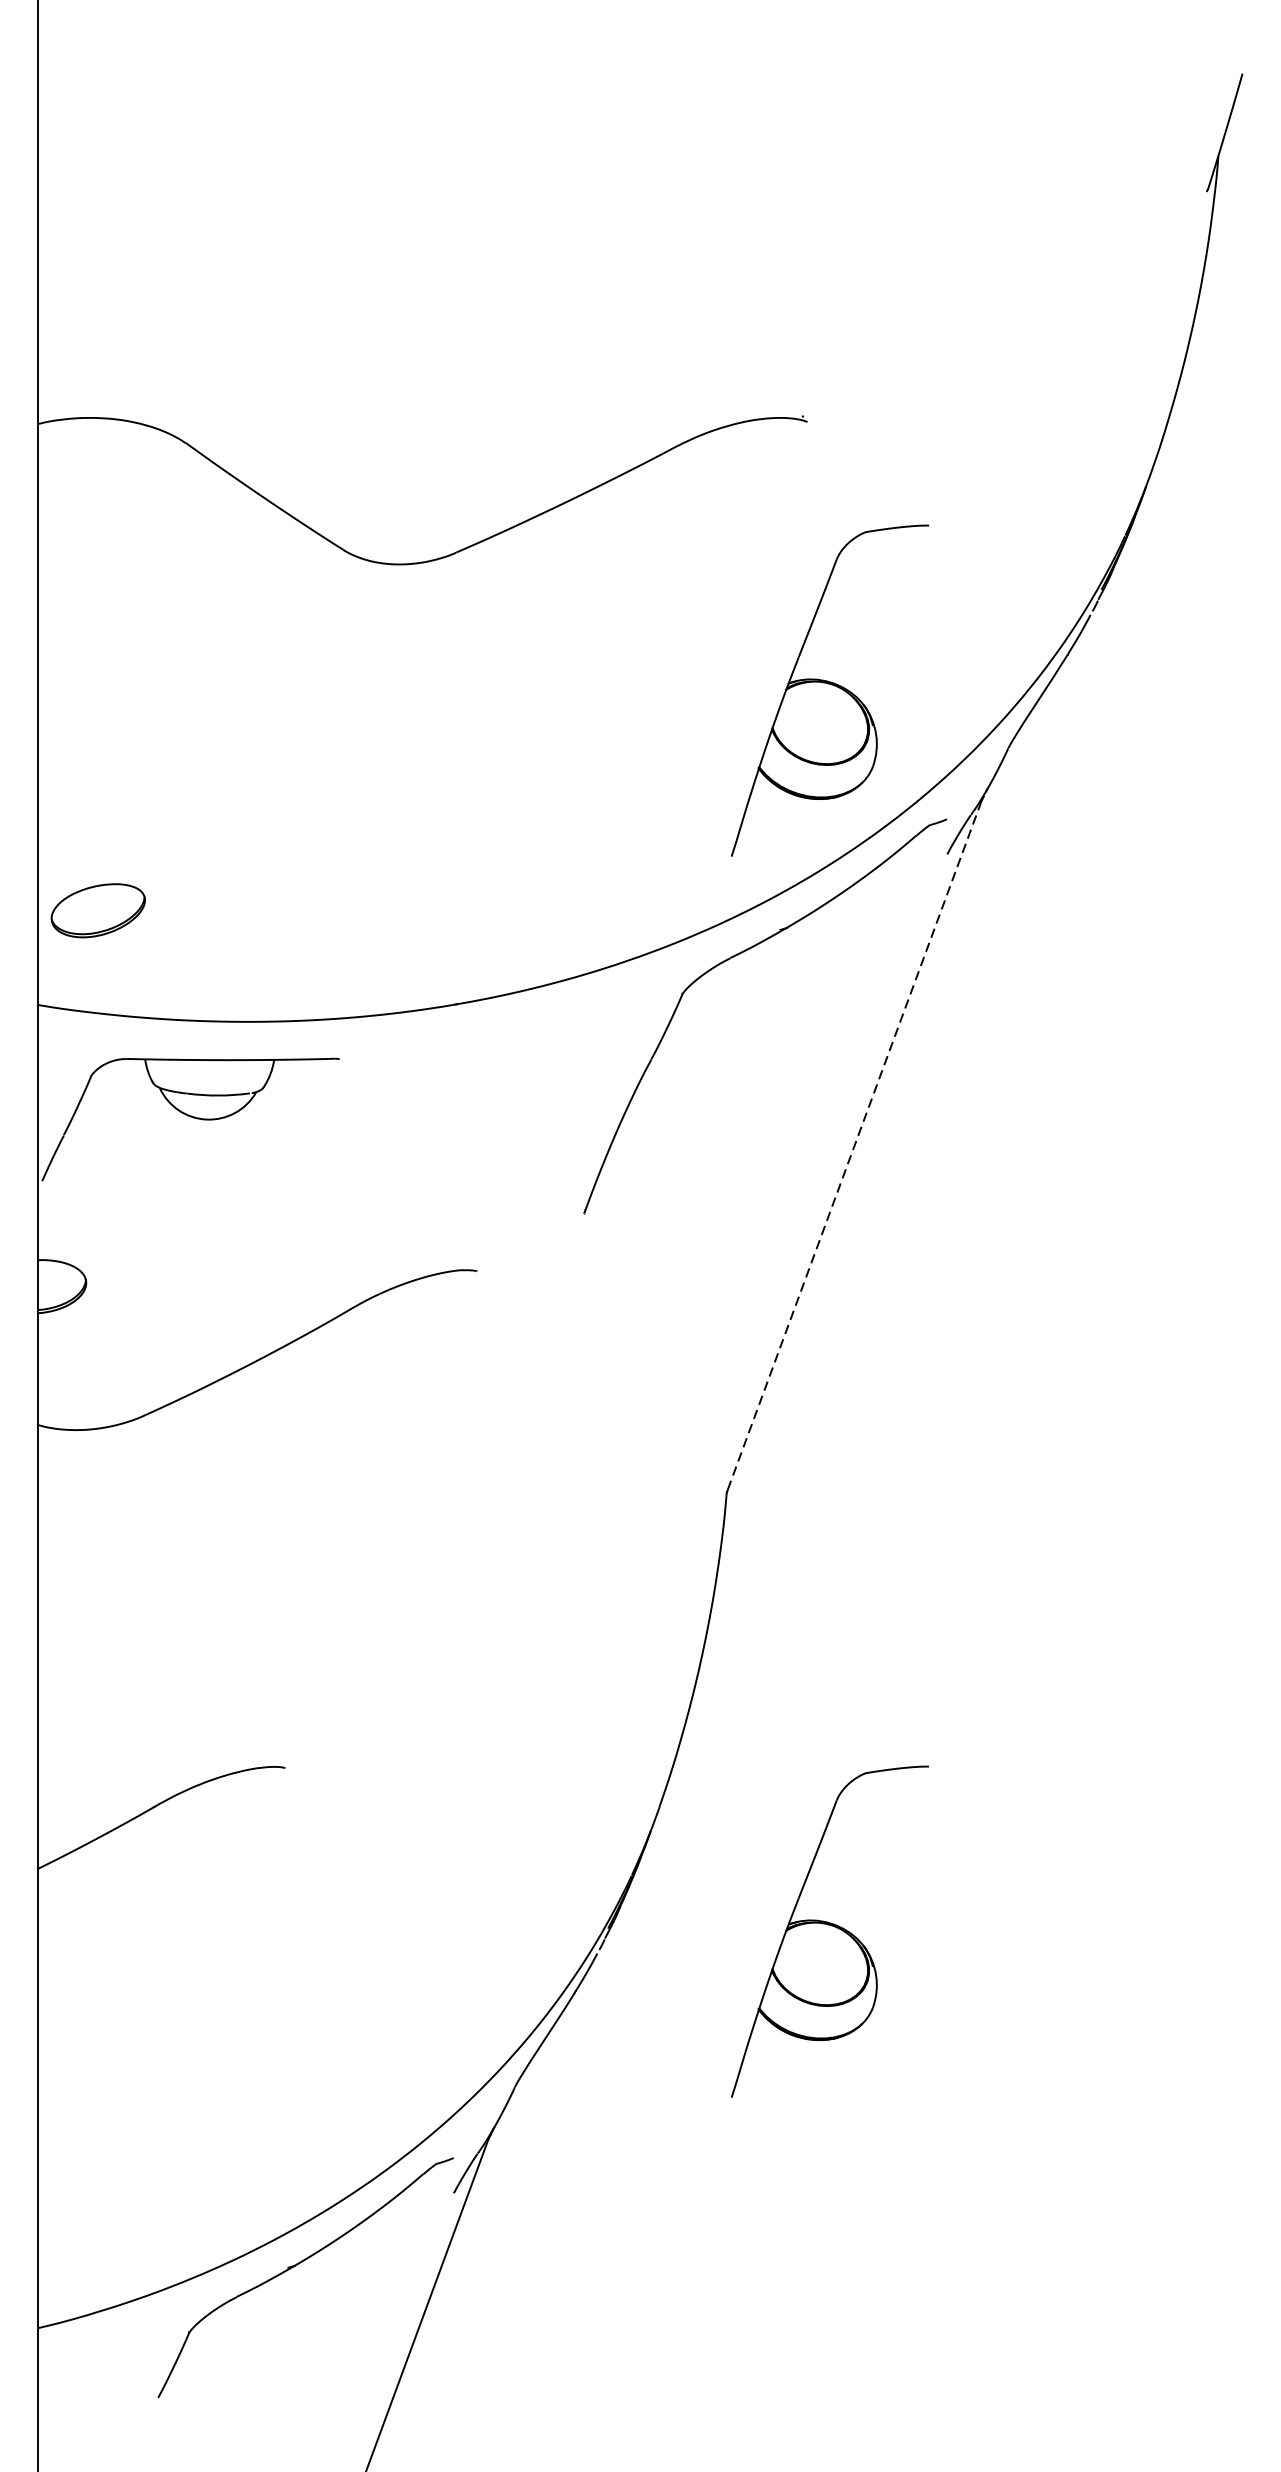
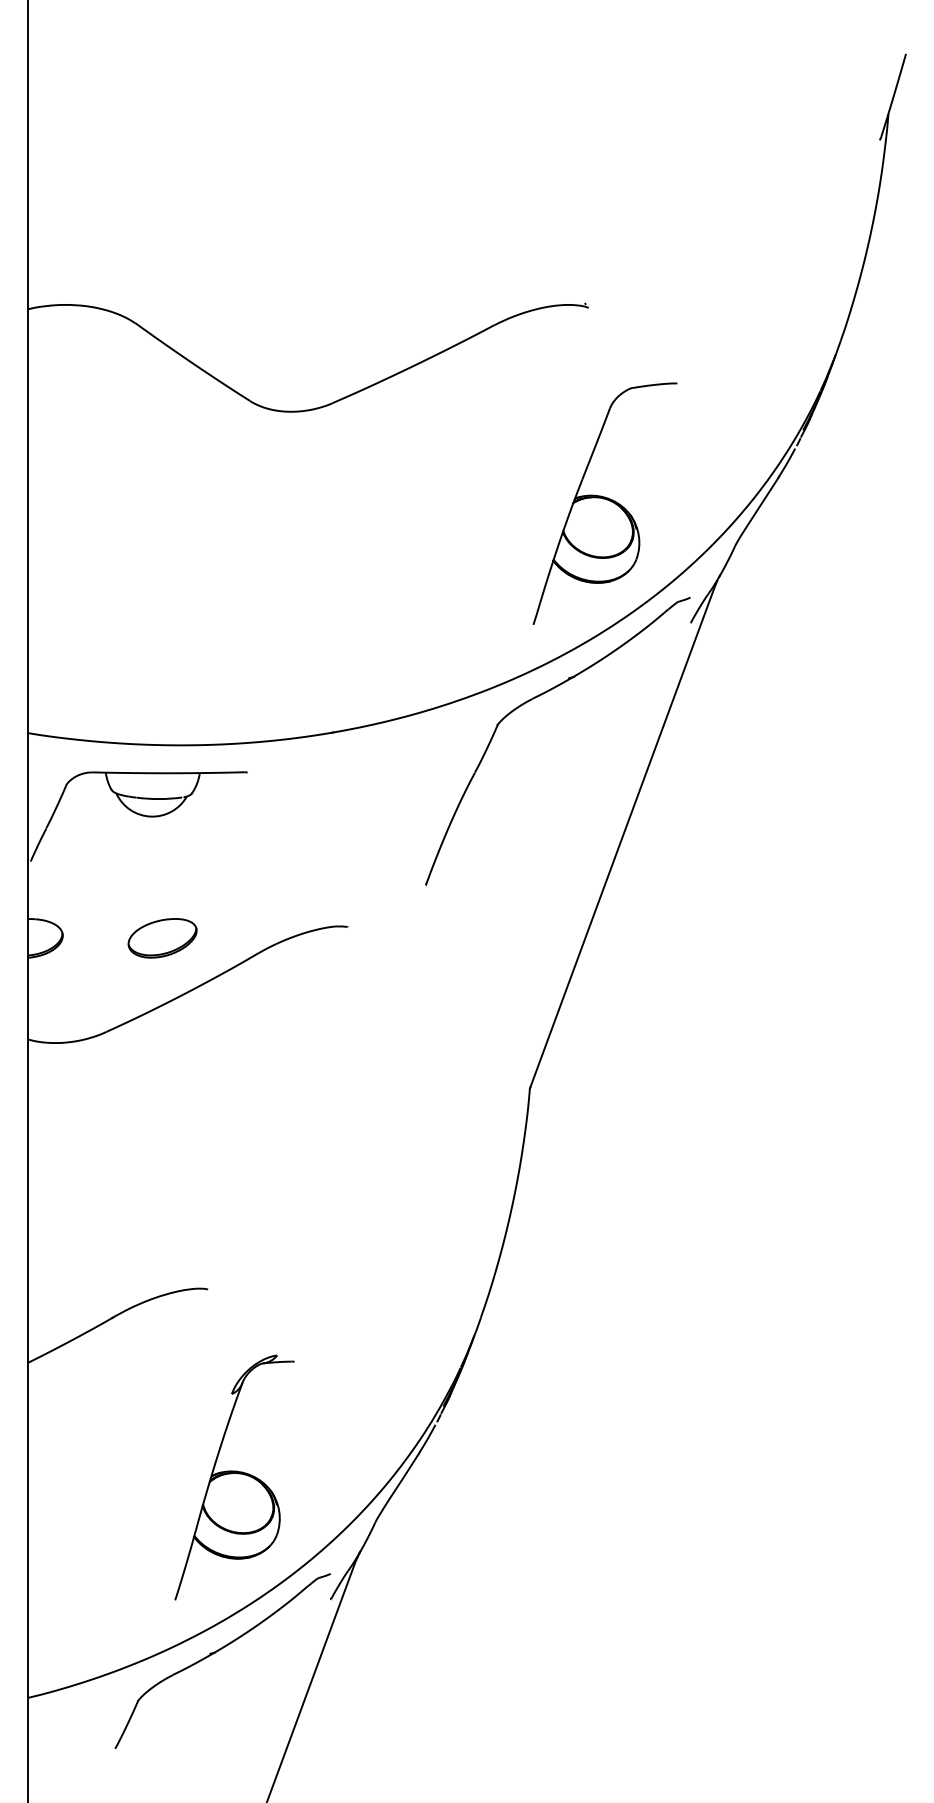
part: (98, 911) -> (162, 938), moved
line: (855, 1145) -> (623, 835), dashed -> solid
part: (829, 1931) -> (604, 1408), removed
part: (321, 2025) -> (234, 1477), added

